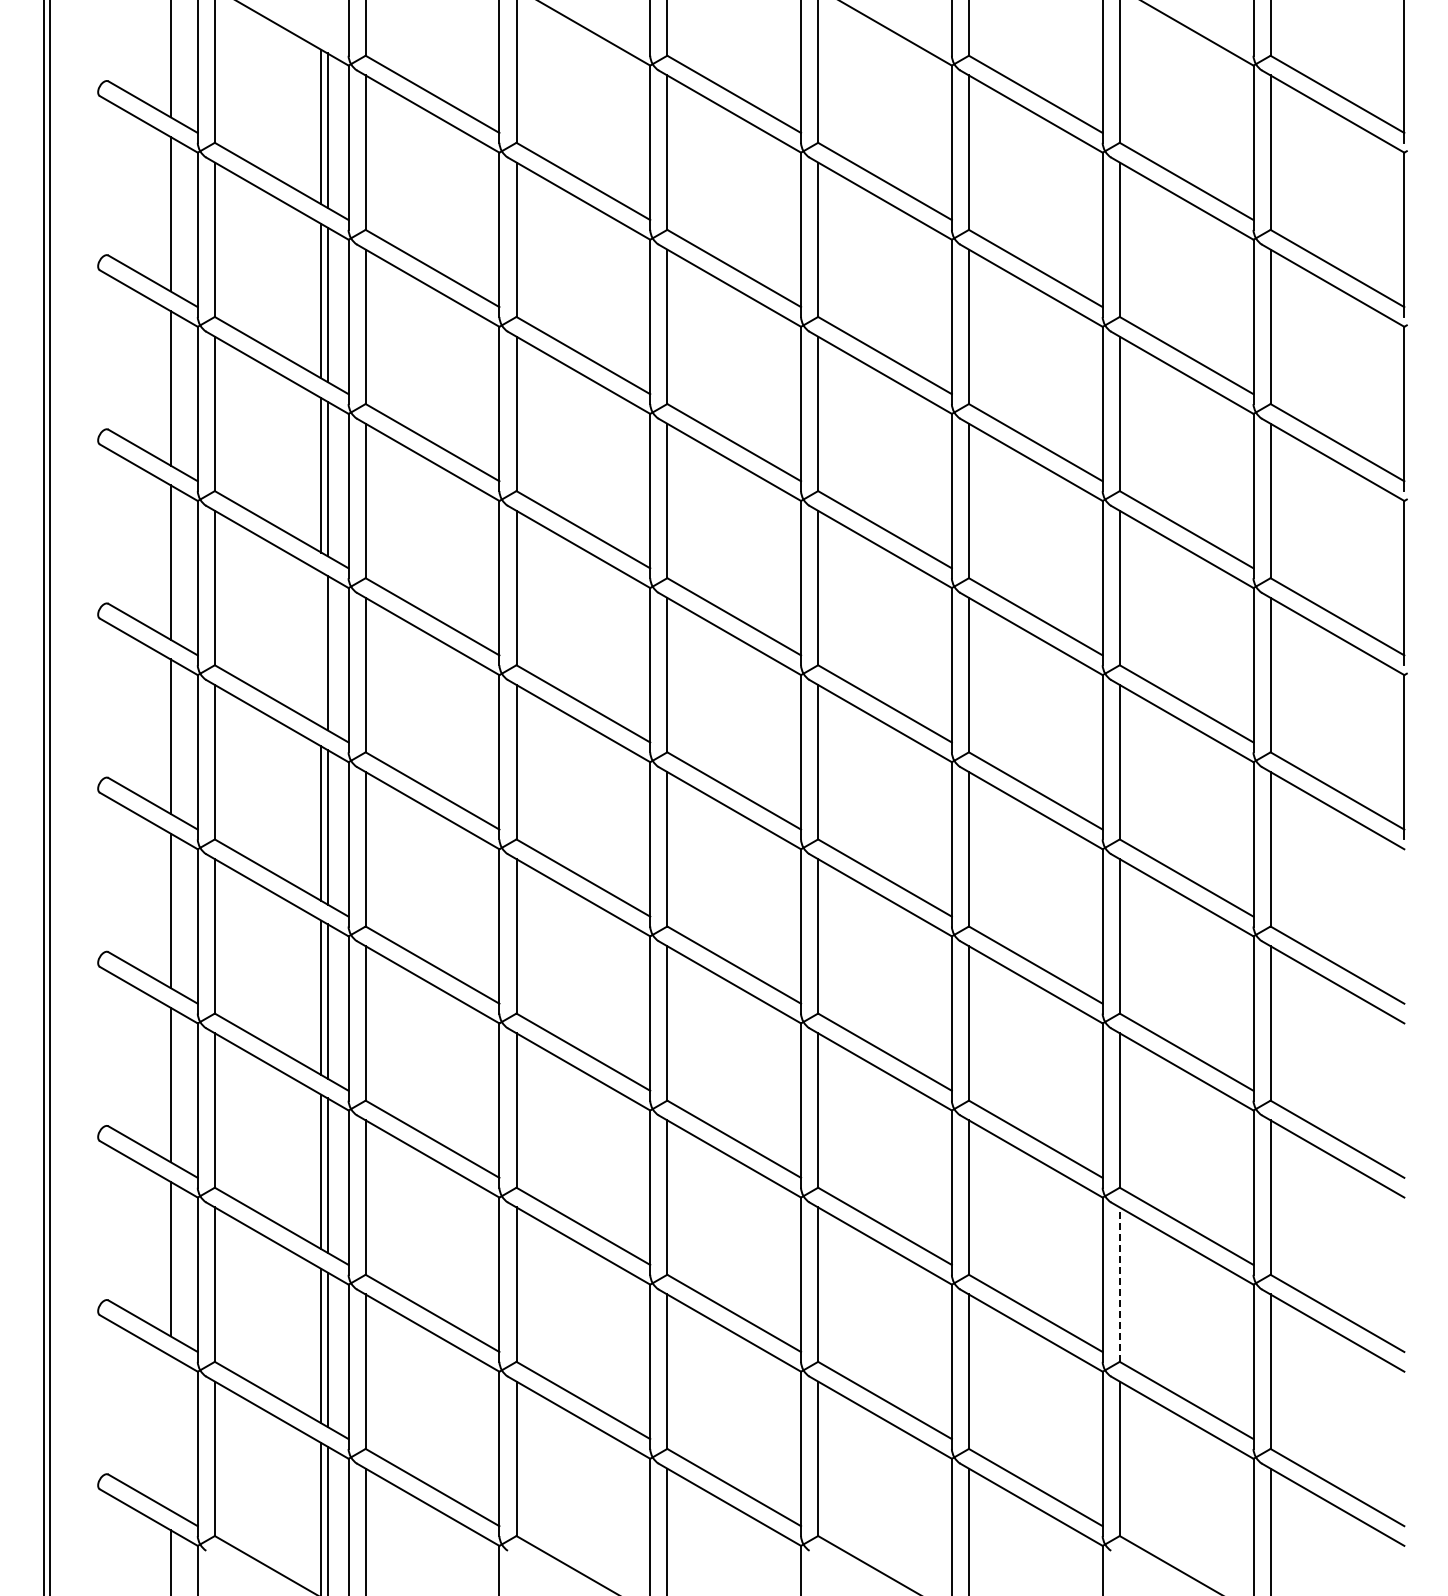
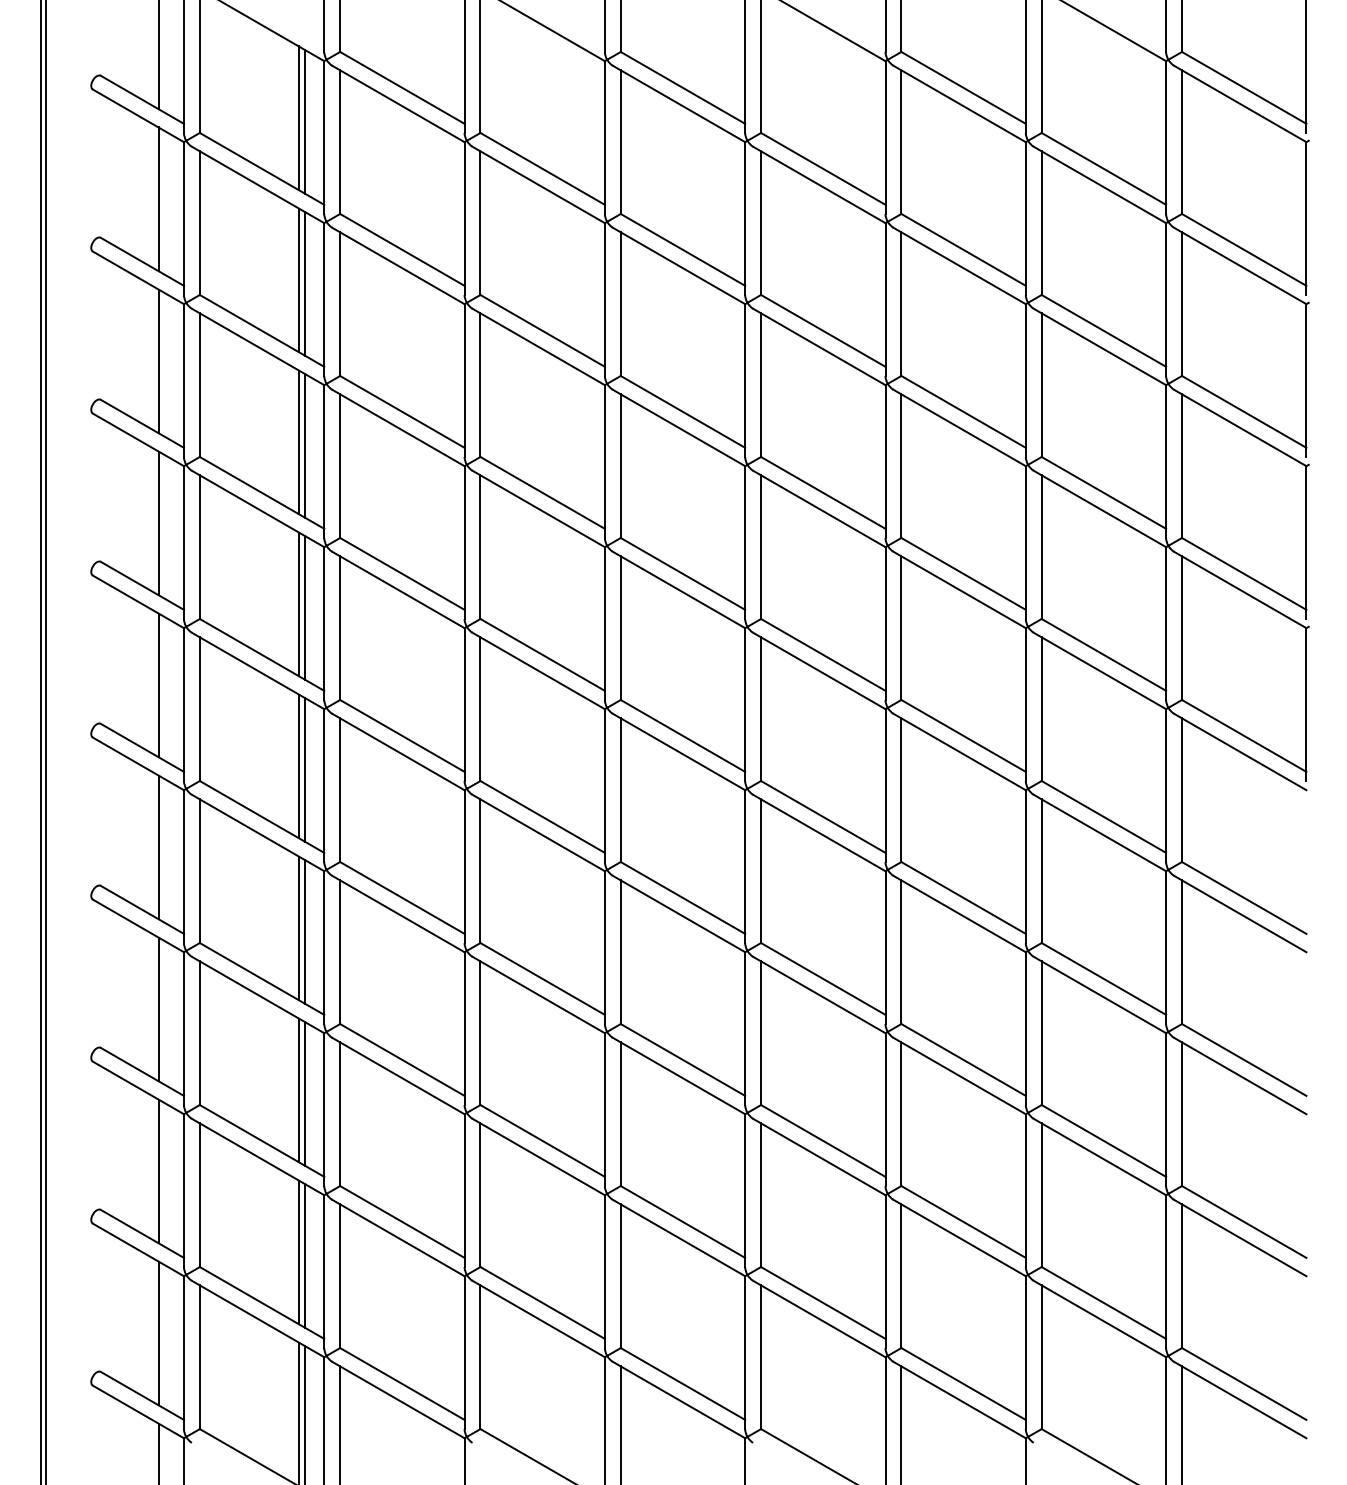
line: (321, 649) -> (299, 604), added
line: (1119, 1284) -> (1041, 1195), dashed -> solid
line: (170, 1432) -> (158, 1332), added

